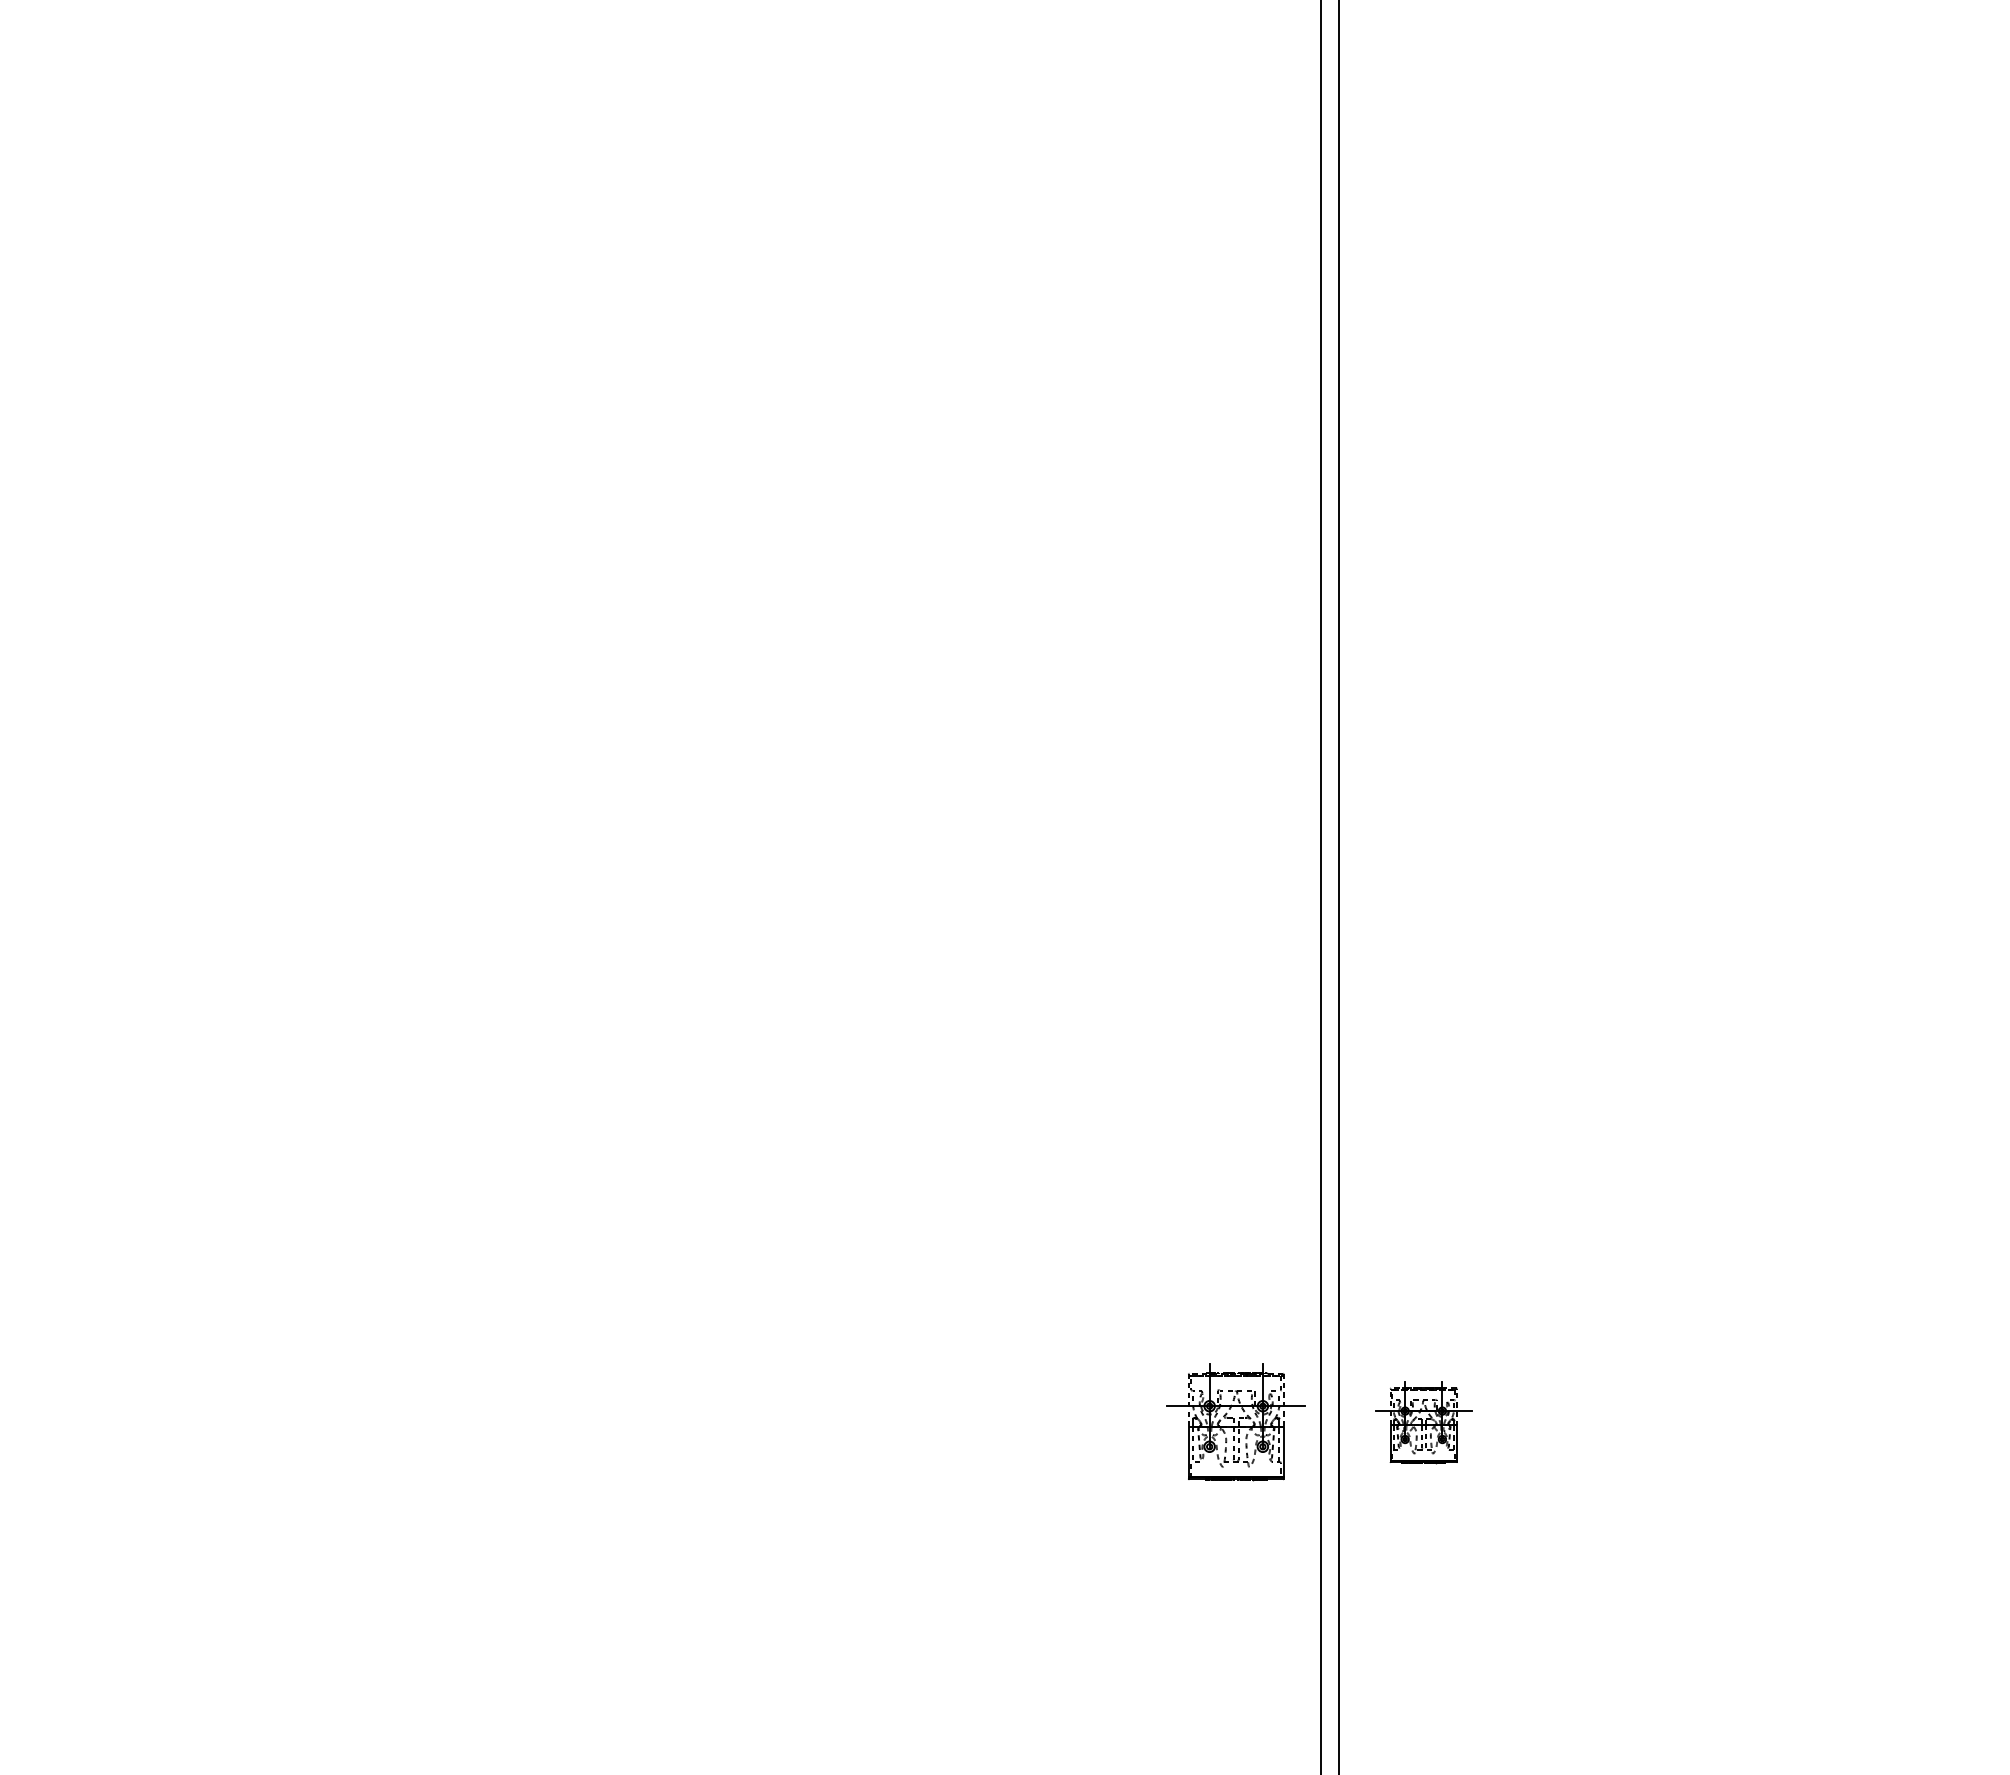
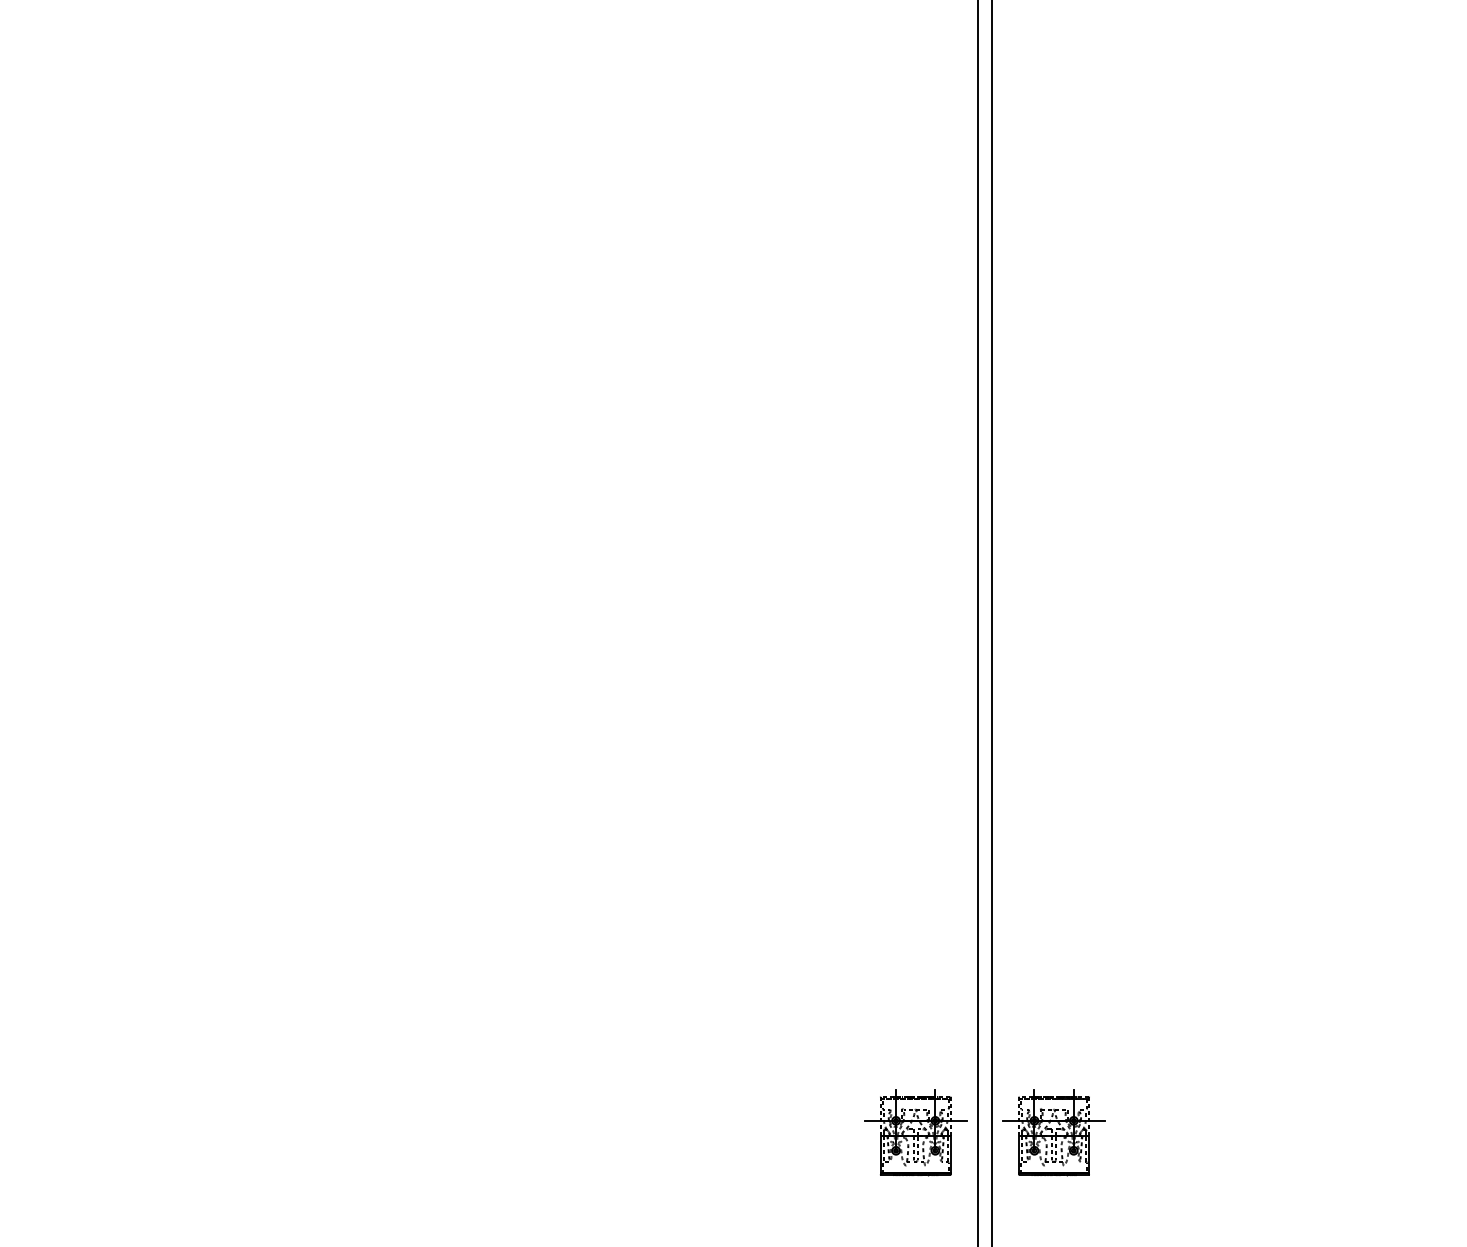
part: (1423, 1422) -> (1053, 1132), size x1.43

